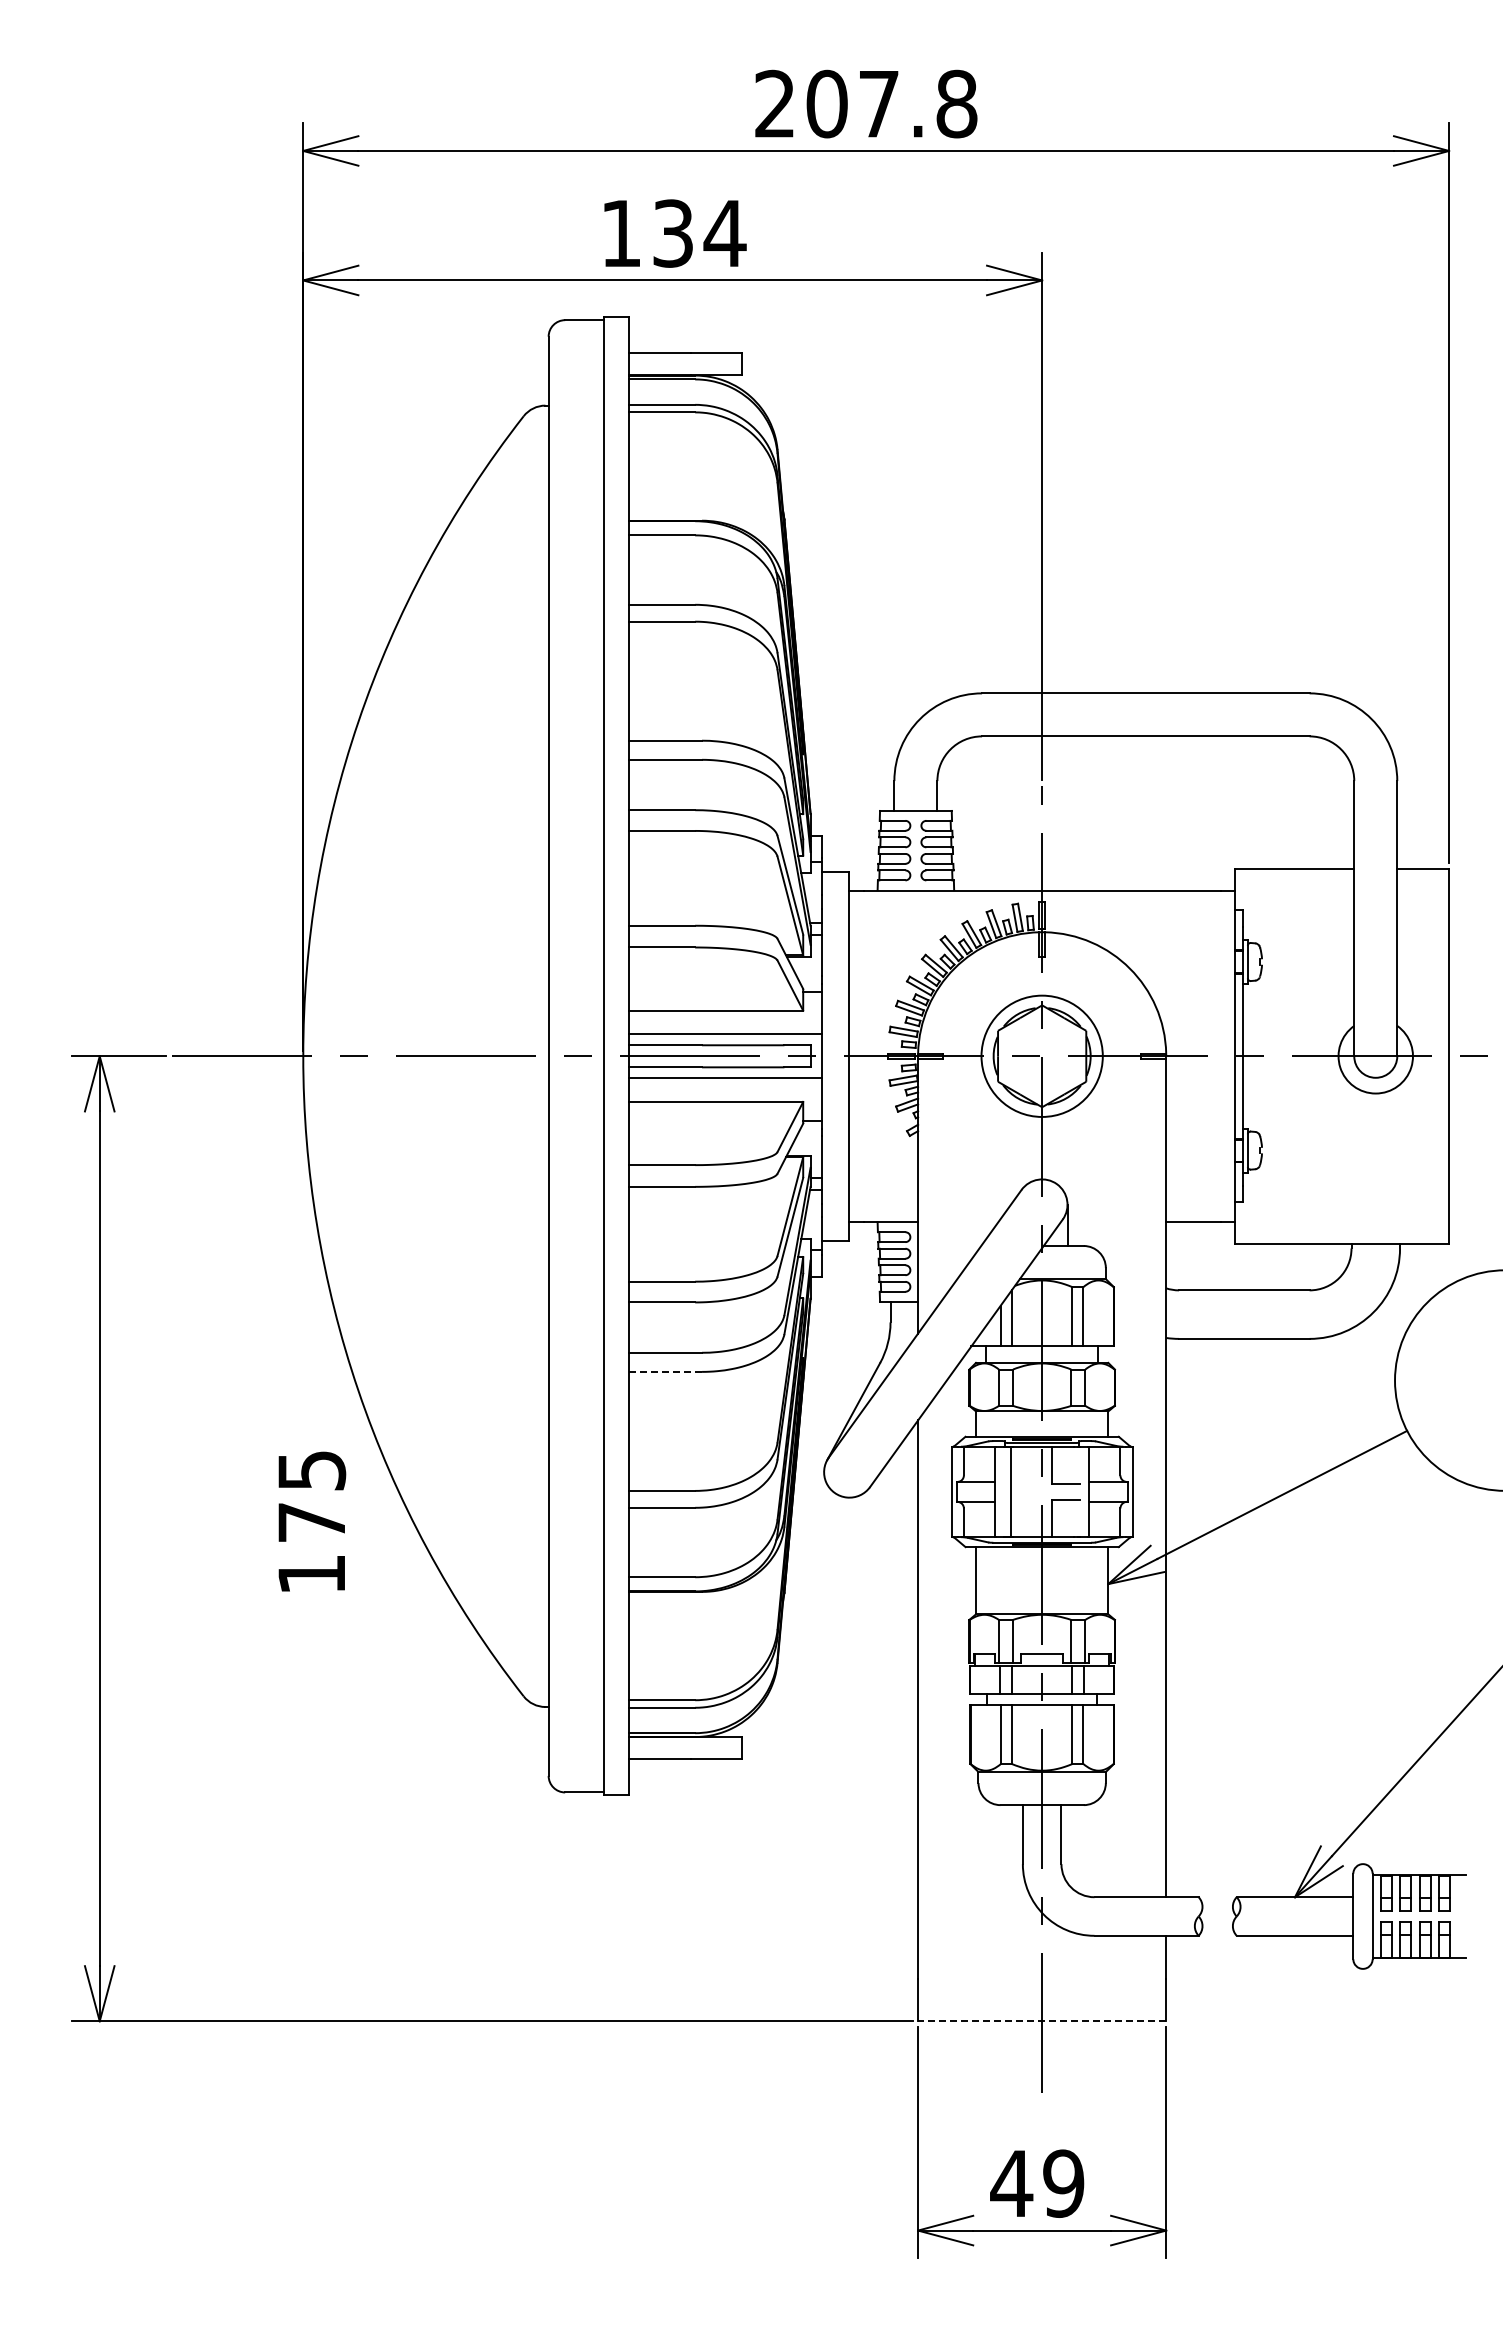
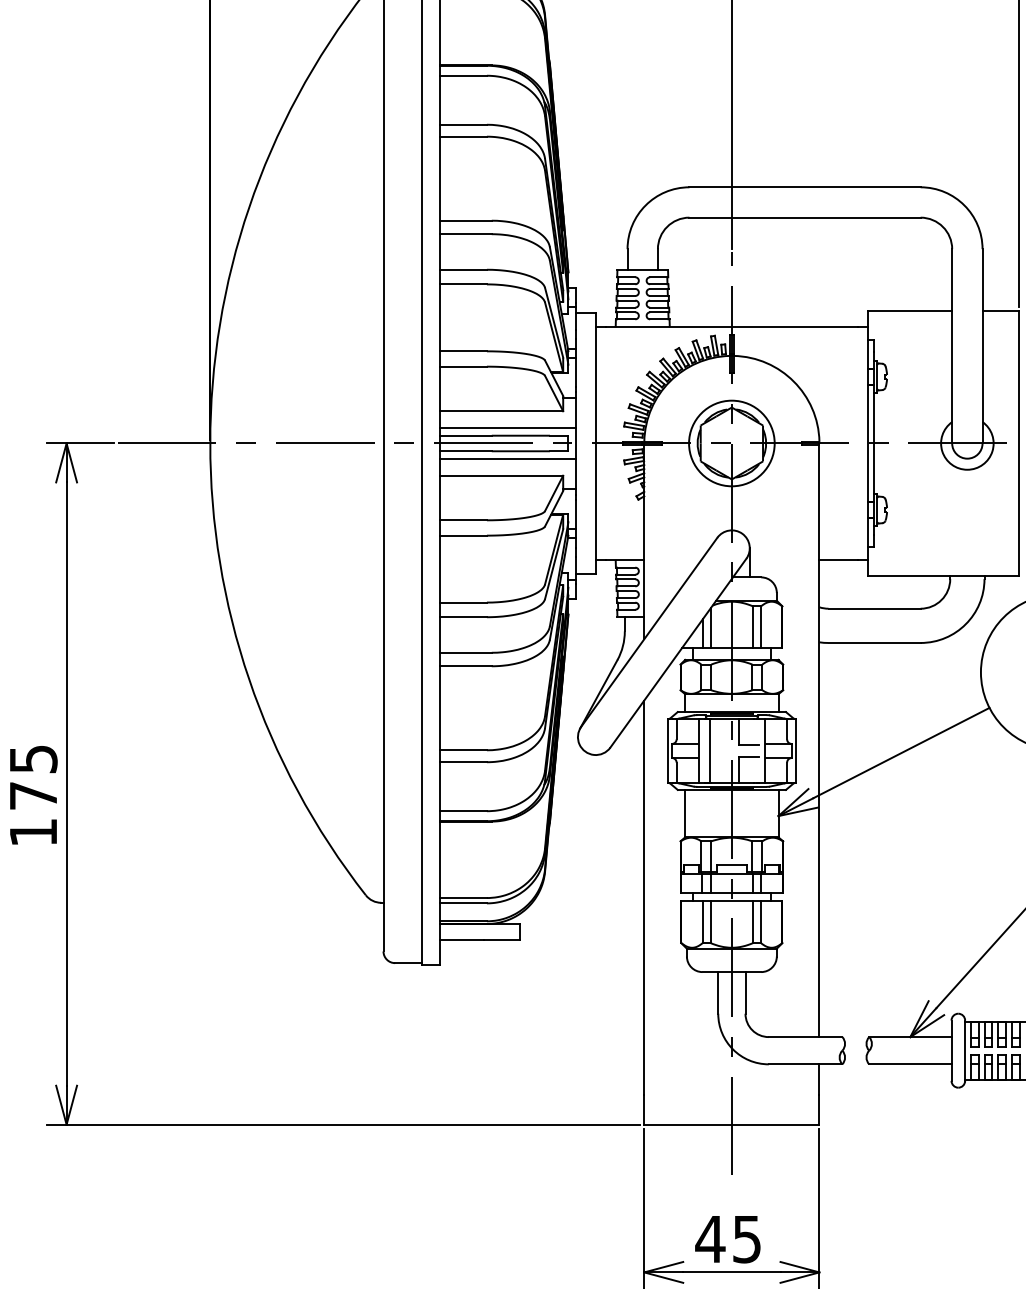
line: (665, 1371) -> (465, 665), dashed -> solid
text: (312, 1521) -> (33, 795), moved
line: (1041, 2021) -> (731, 1124), dashed -> solid
text: (1063, 2183) -> (746, 1239), 49 -> 45

